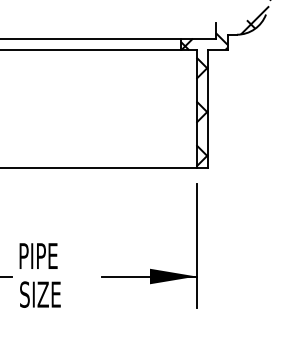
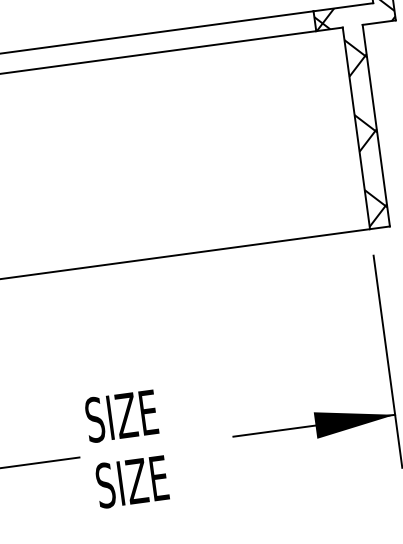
text: (39, 255) -> (121, 415), PIPE -> SIZE

